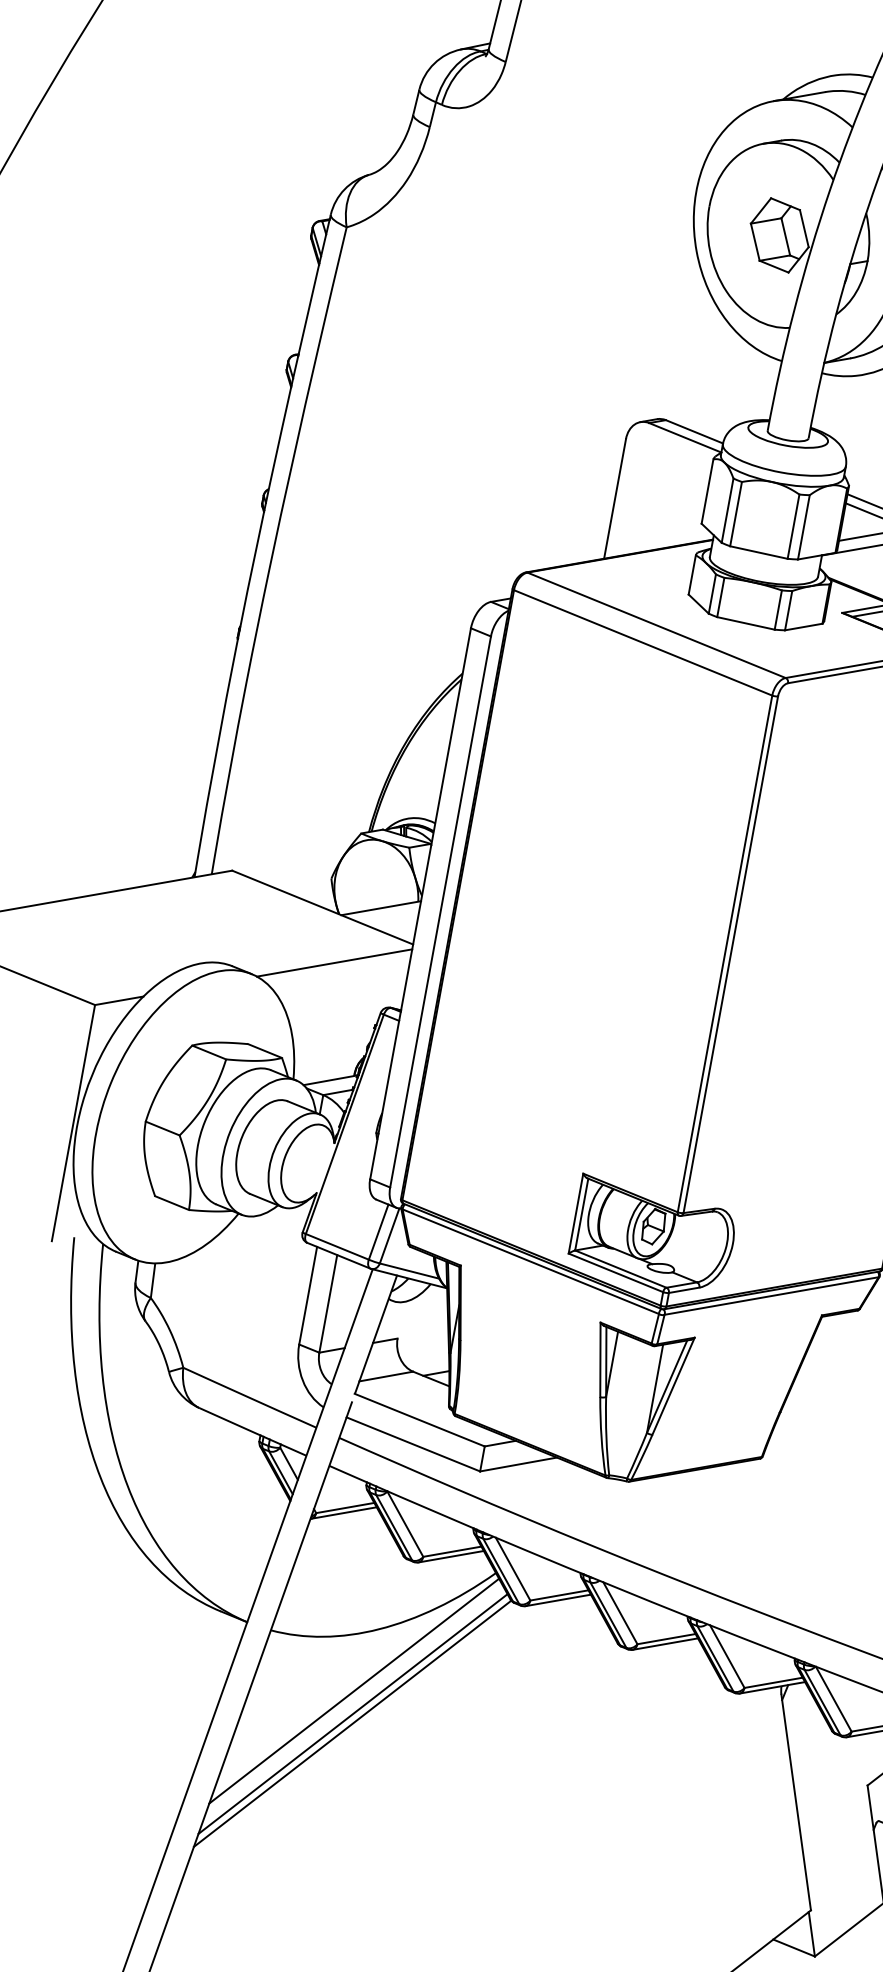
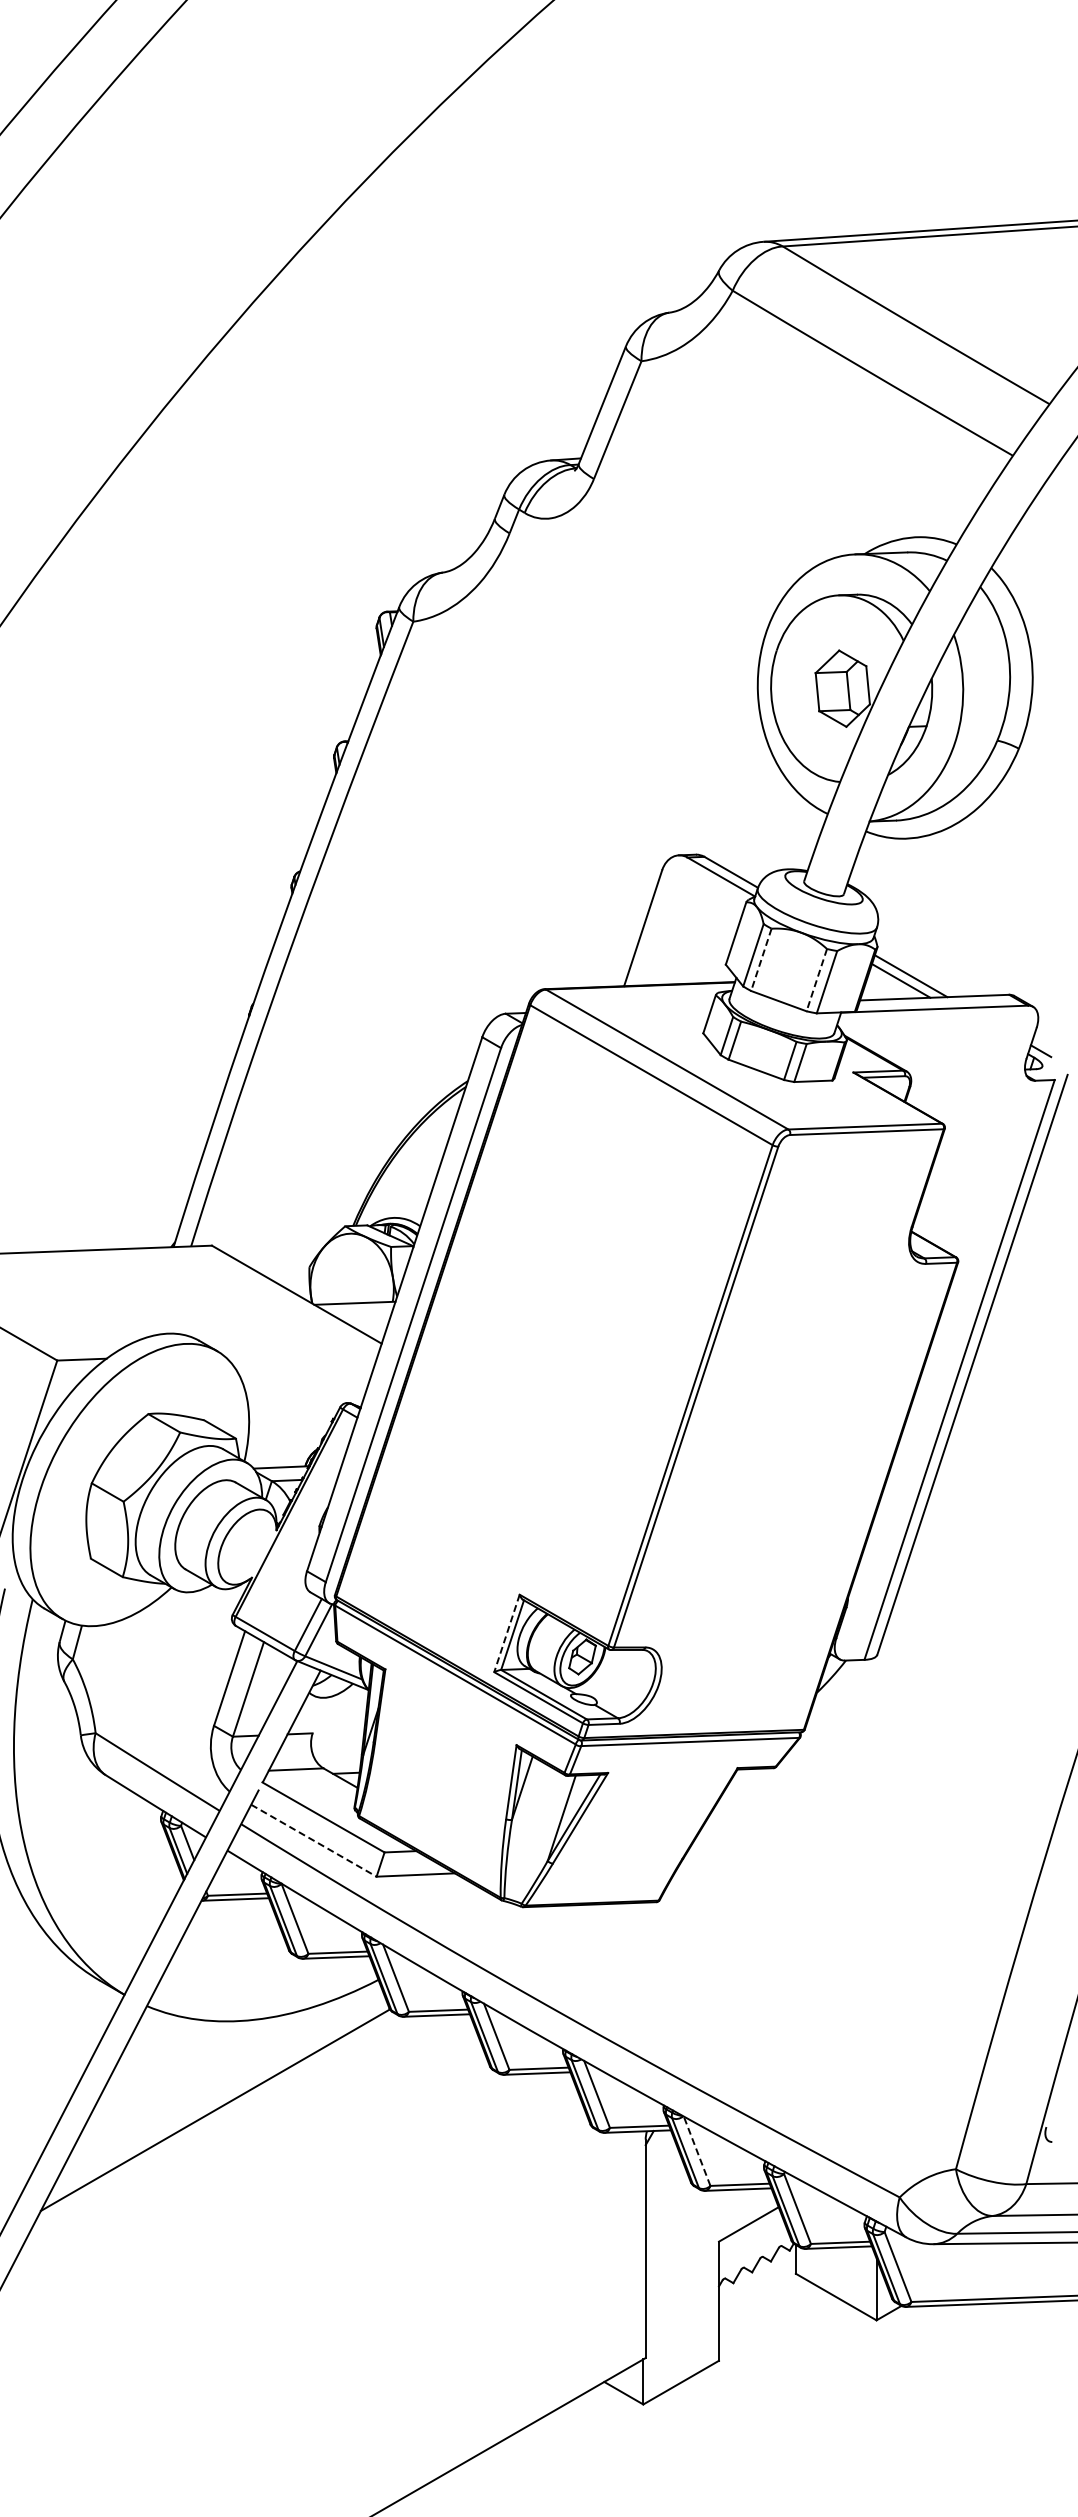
line: (736, 513) -> (761, 959), solid -> dashed
line: (793, 527) -> (816, 980), solid -> dashed
line: (334, 963) -> (301, 1351), removed
line: (575, 1213) -> (506, 1633), solid -> dashed
line: (413, 1444) -> (314, 1840), solid -> dashed
line: (354, 1690) -> (221, 2077), removed
line: (833, 1698) -> (696, 2150), solid -> dashed
line: (353, 1713) -> (217, 2100), removed

